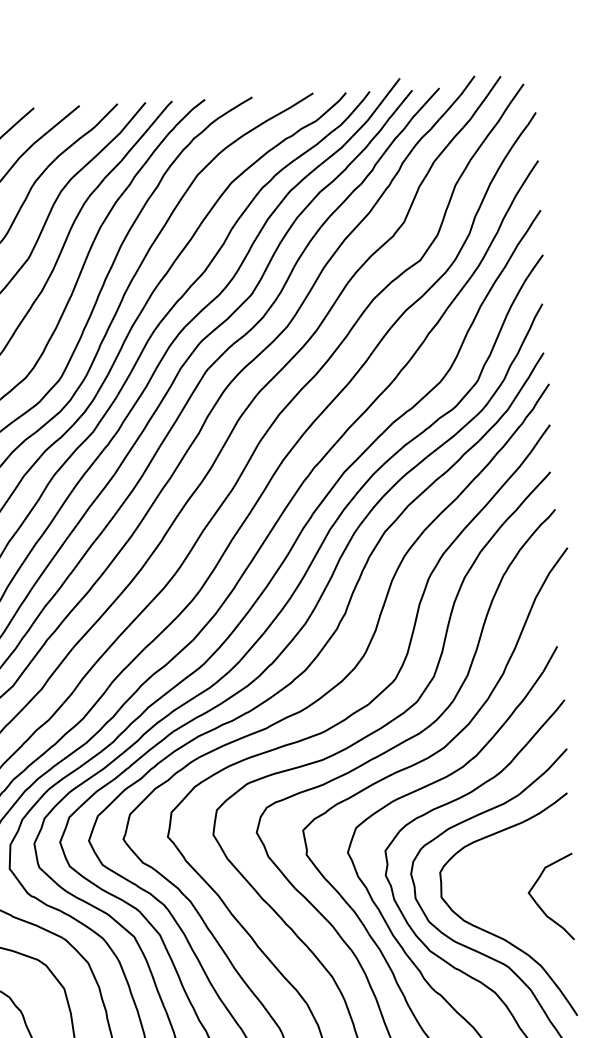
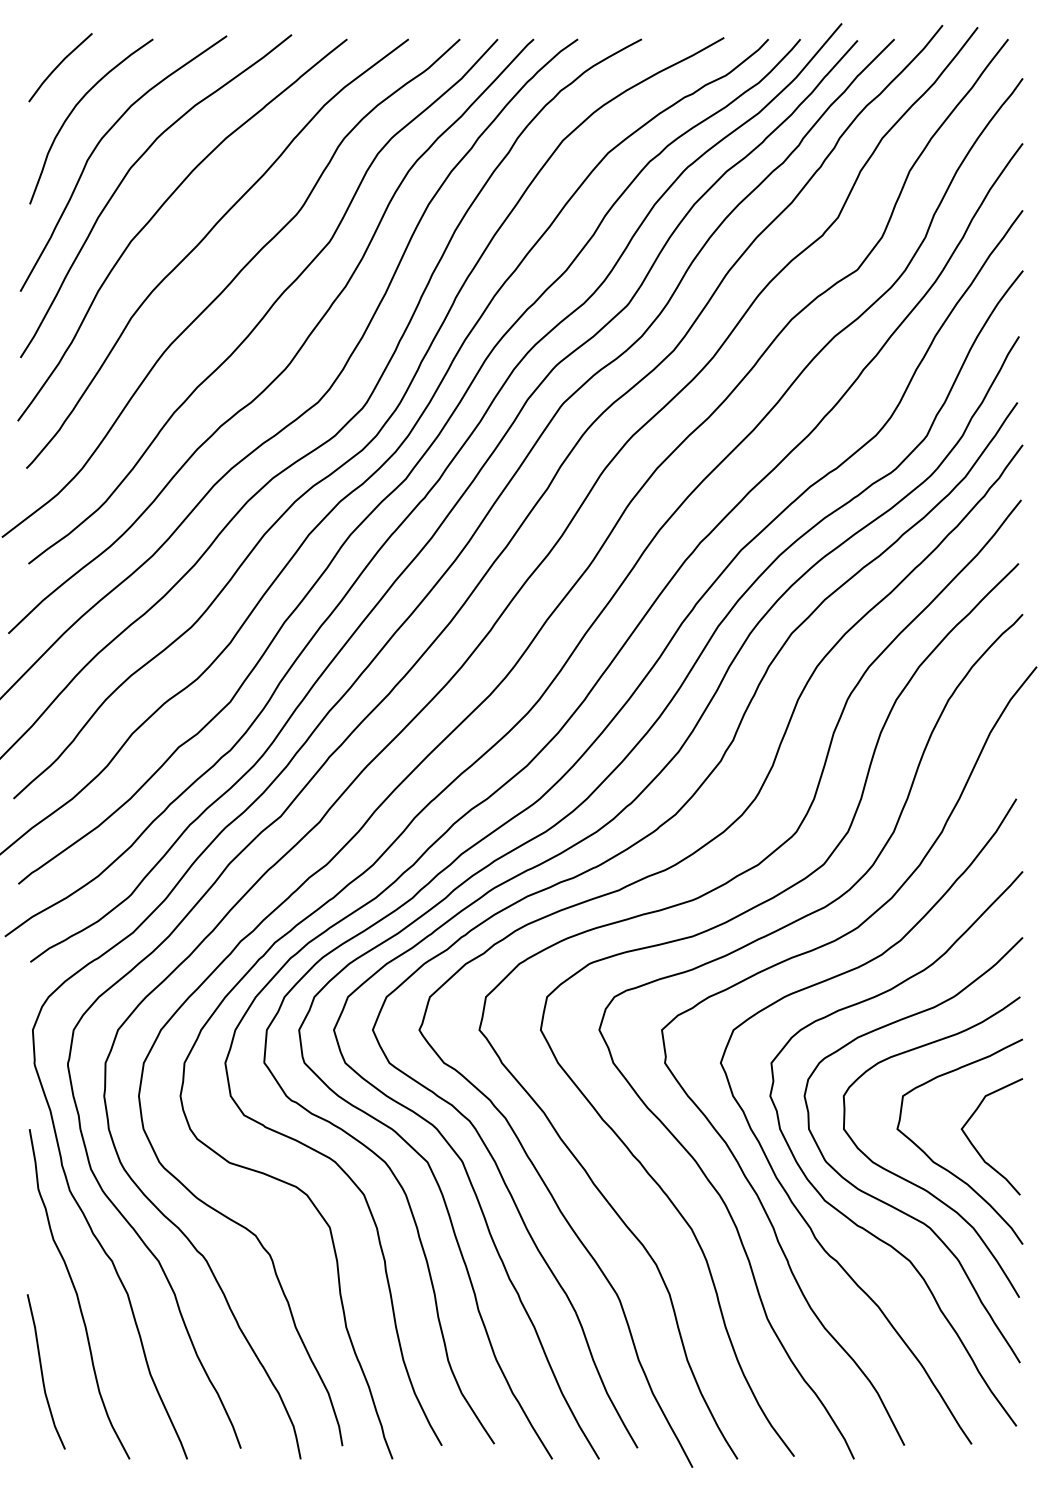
curve: (518, 922) -> (946, 1168), added

